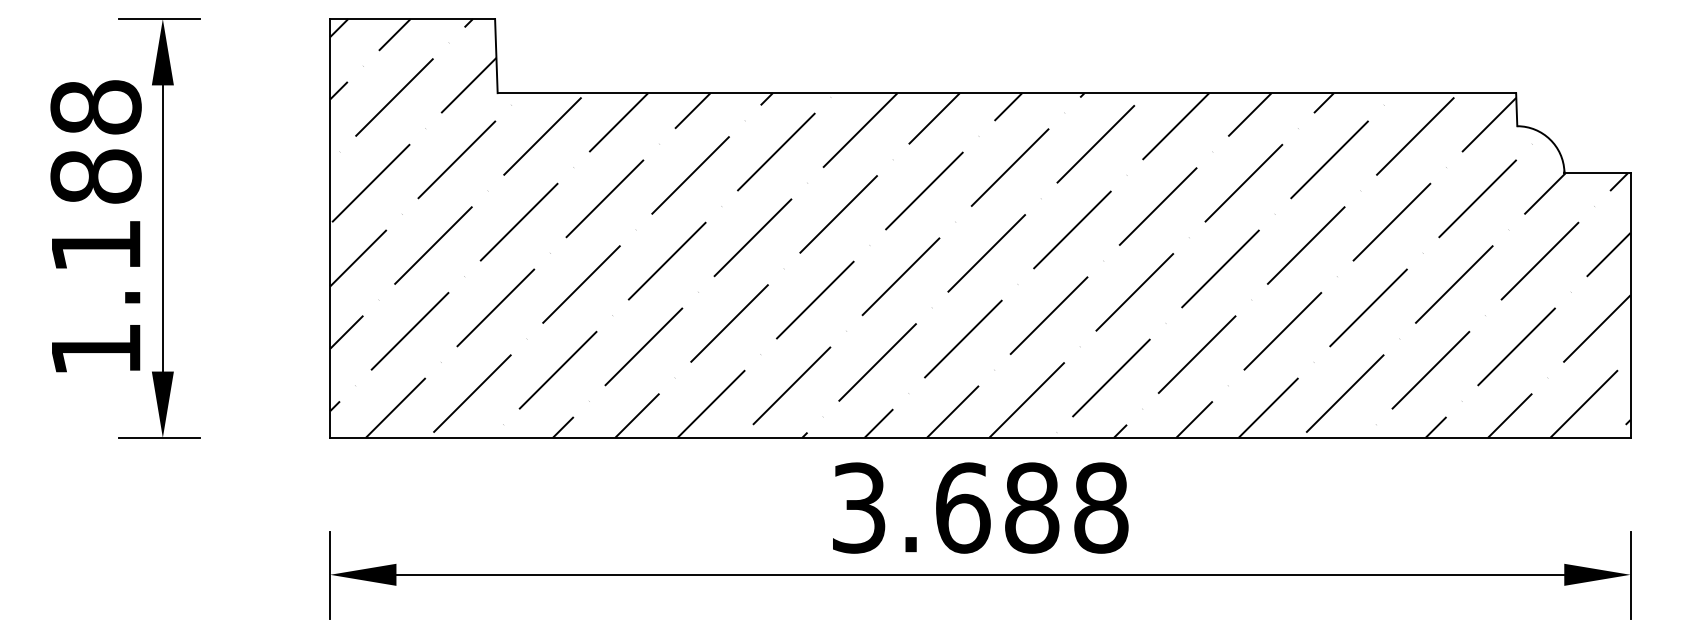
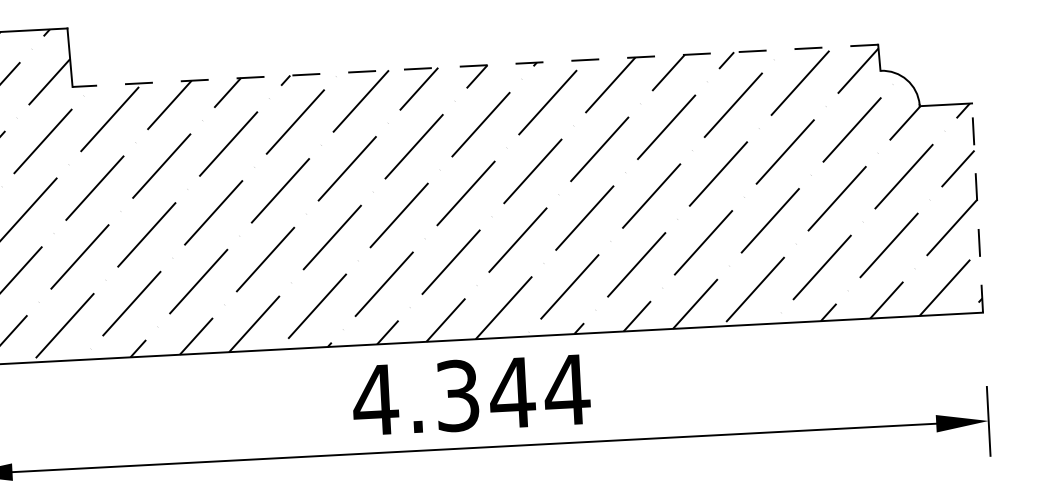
line: (1006, 93) -> (475, 66), solid -> dashed
line: (1630, 305) -> (977, 207), solid -> dashed
text: (979, 507) -> (470, 394), 3.688 -> 4.344

